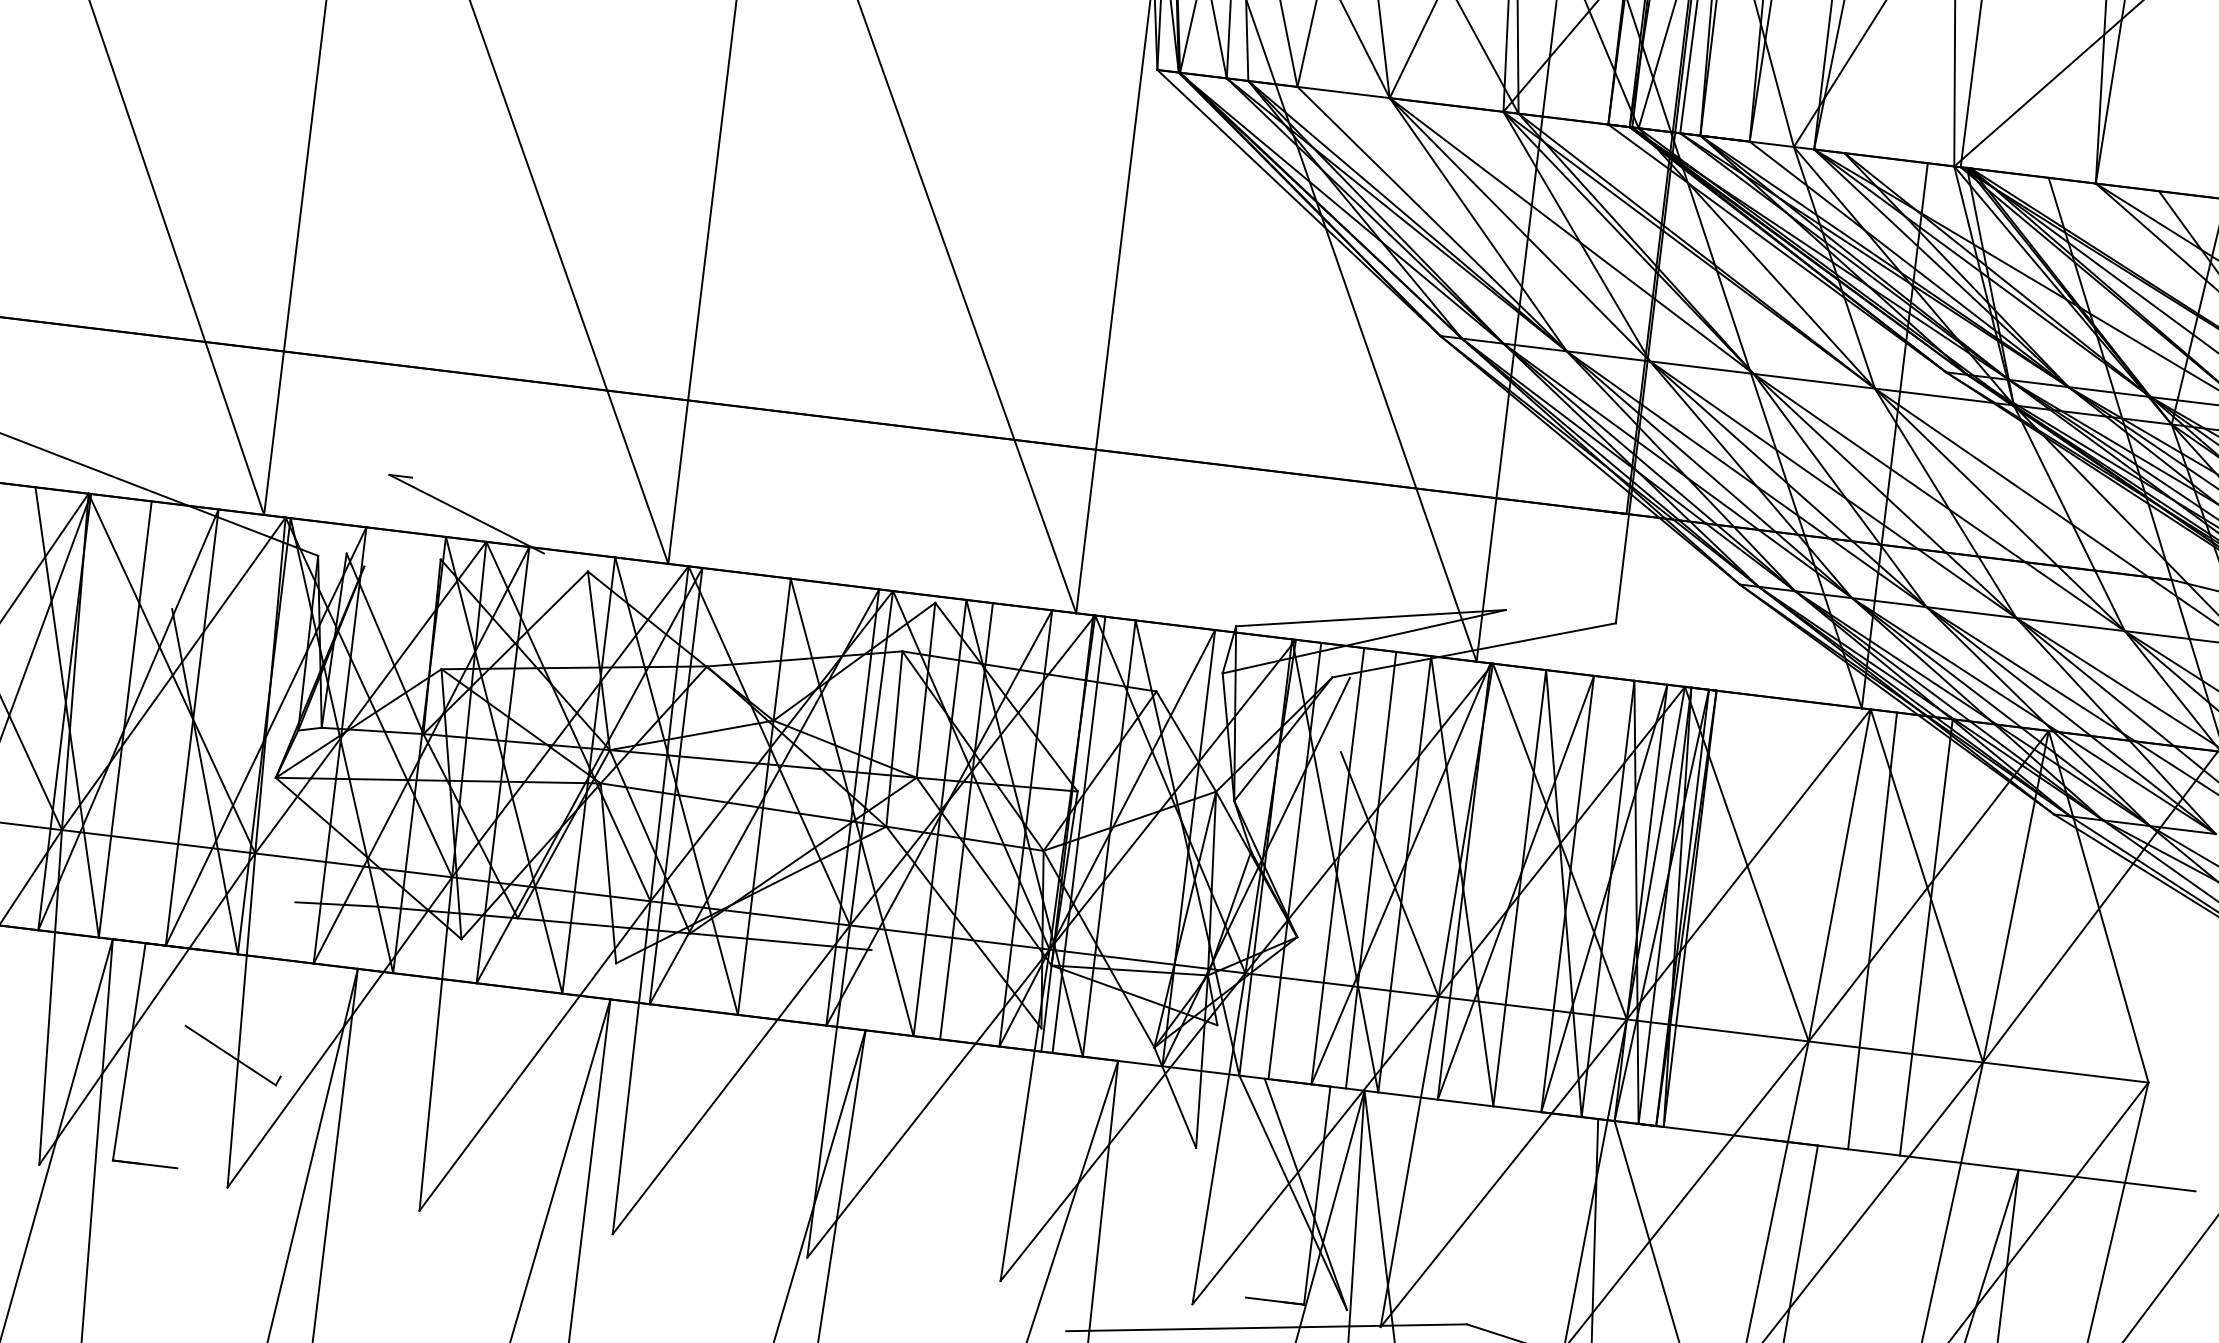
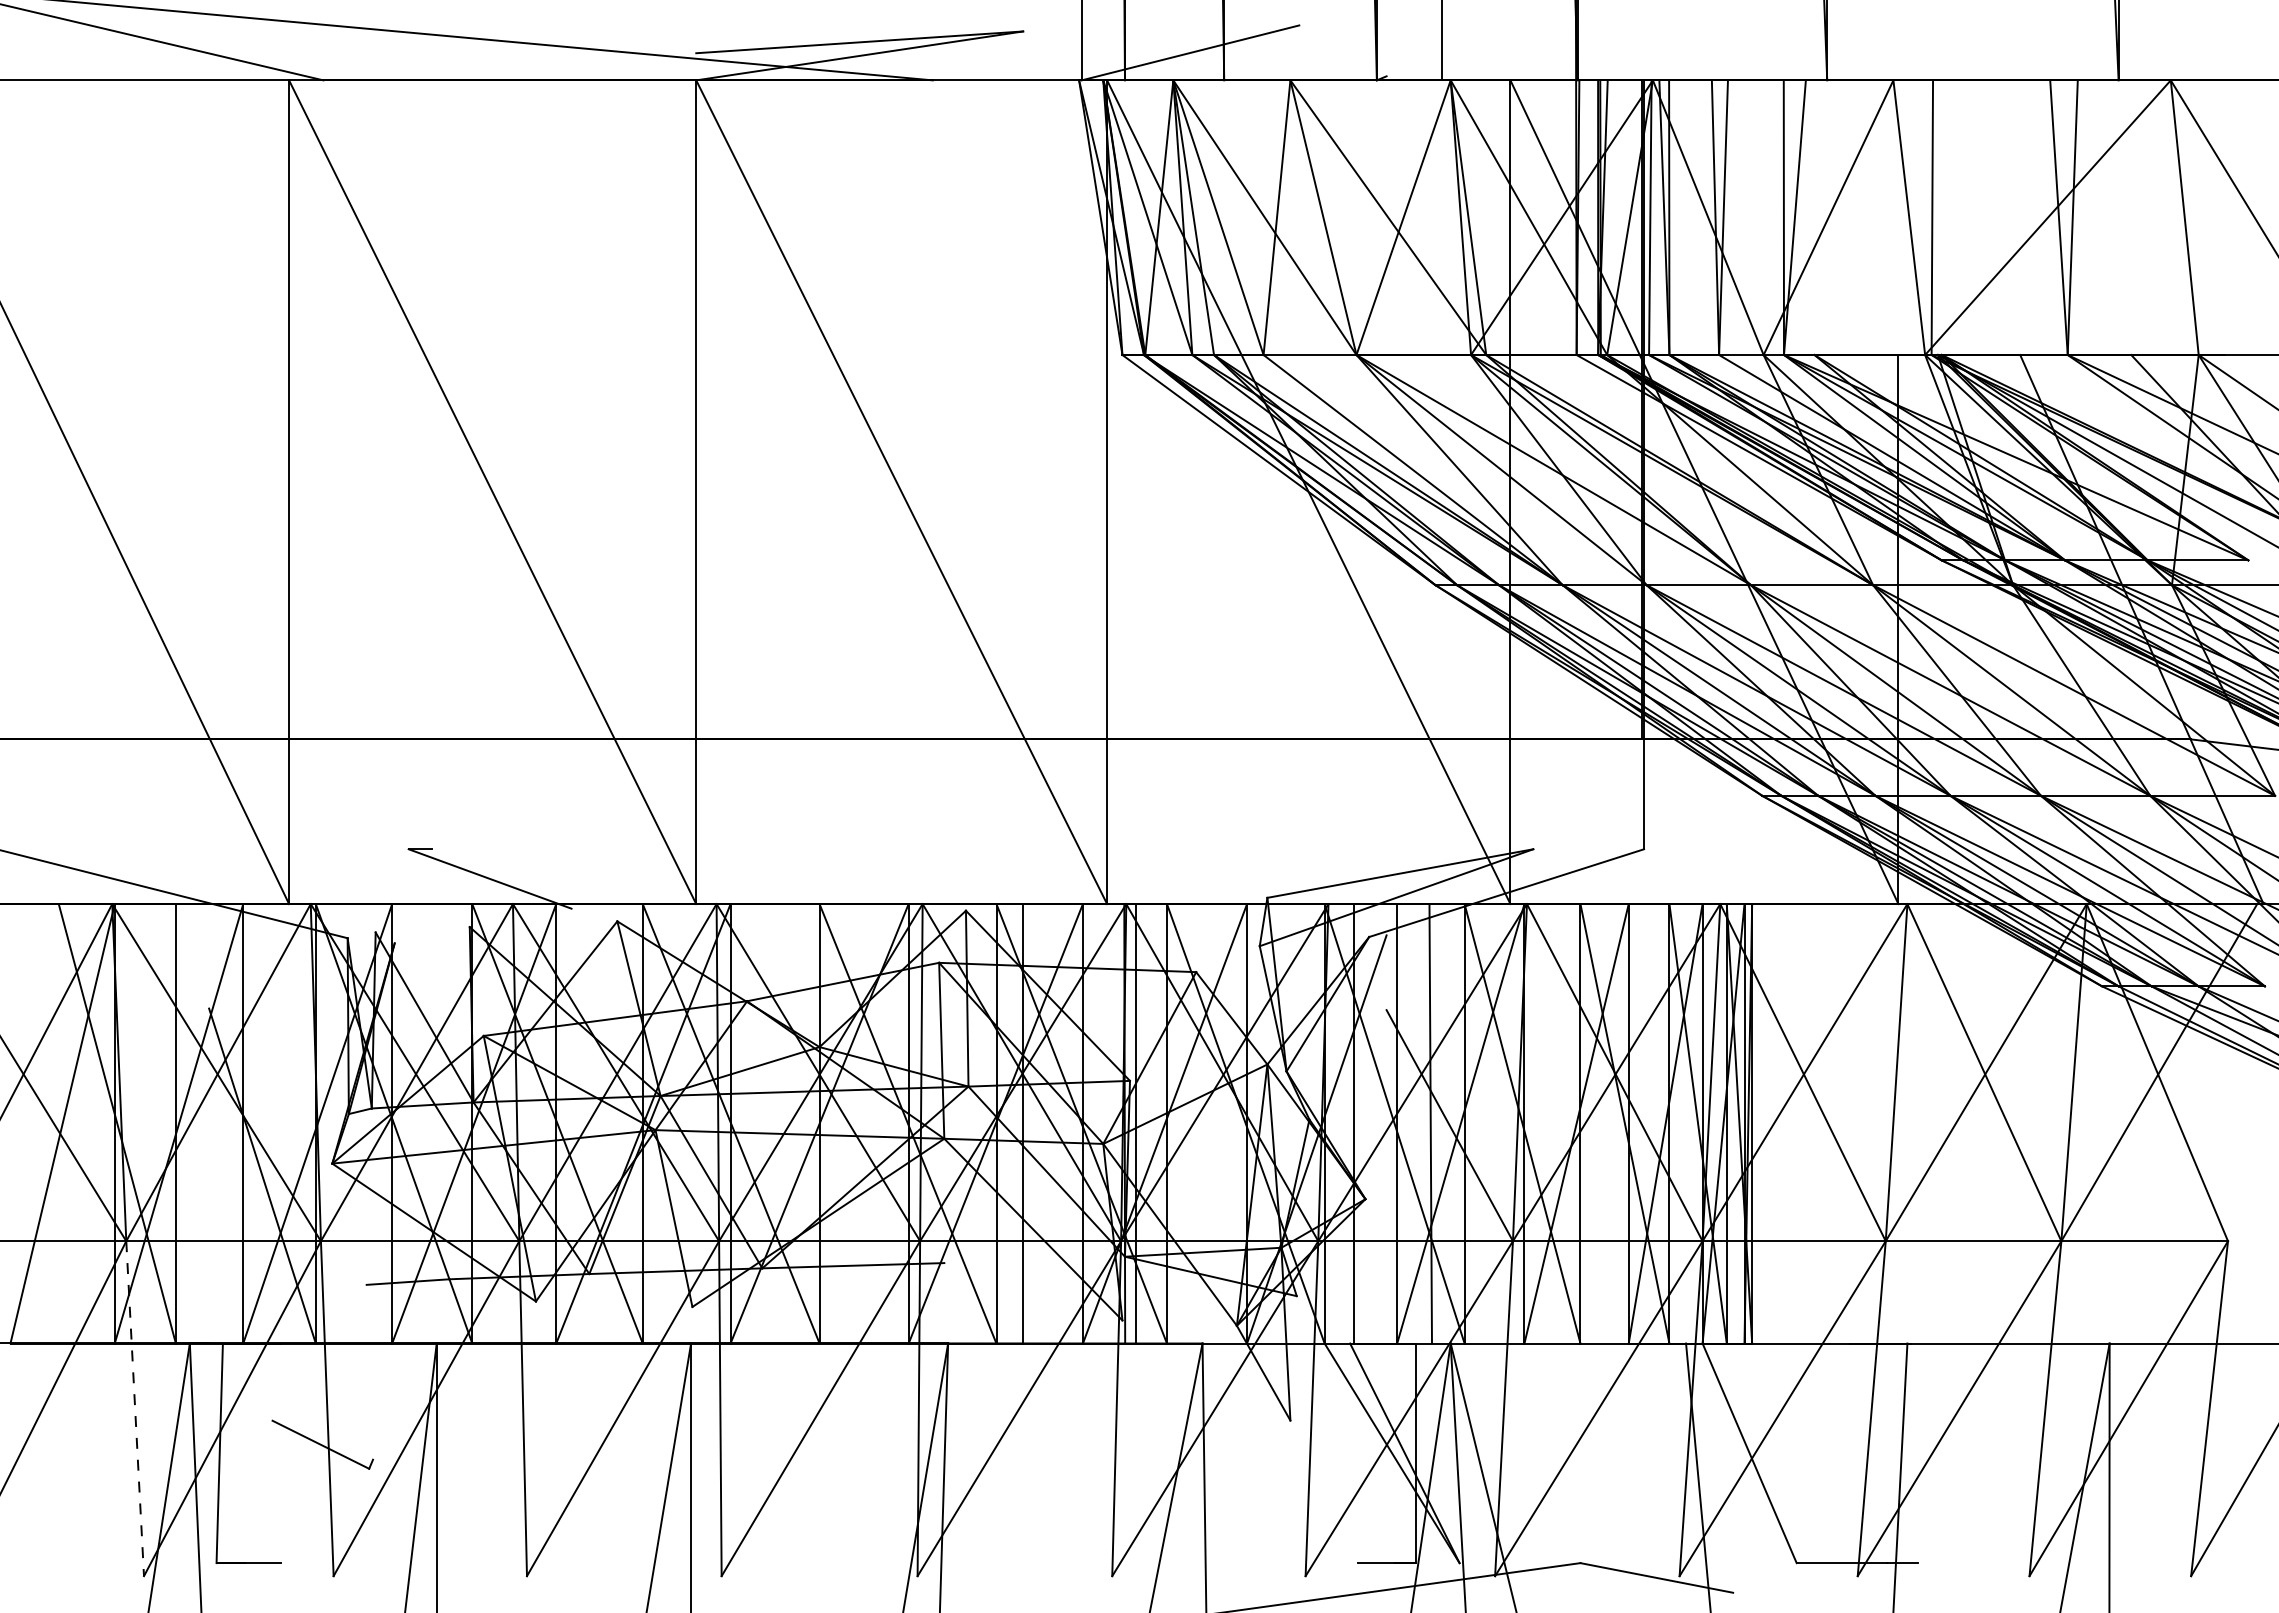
line: (1872, 930) -> (1935, 1123), removed
line: (1926, 937) -> (1990, 1123), removed
line: (51, 997) -> (135, 1408), solid -> dashed

